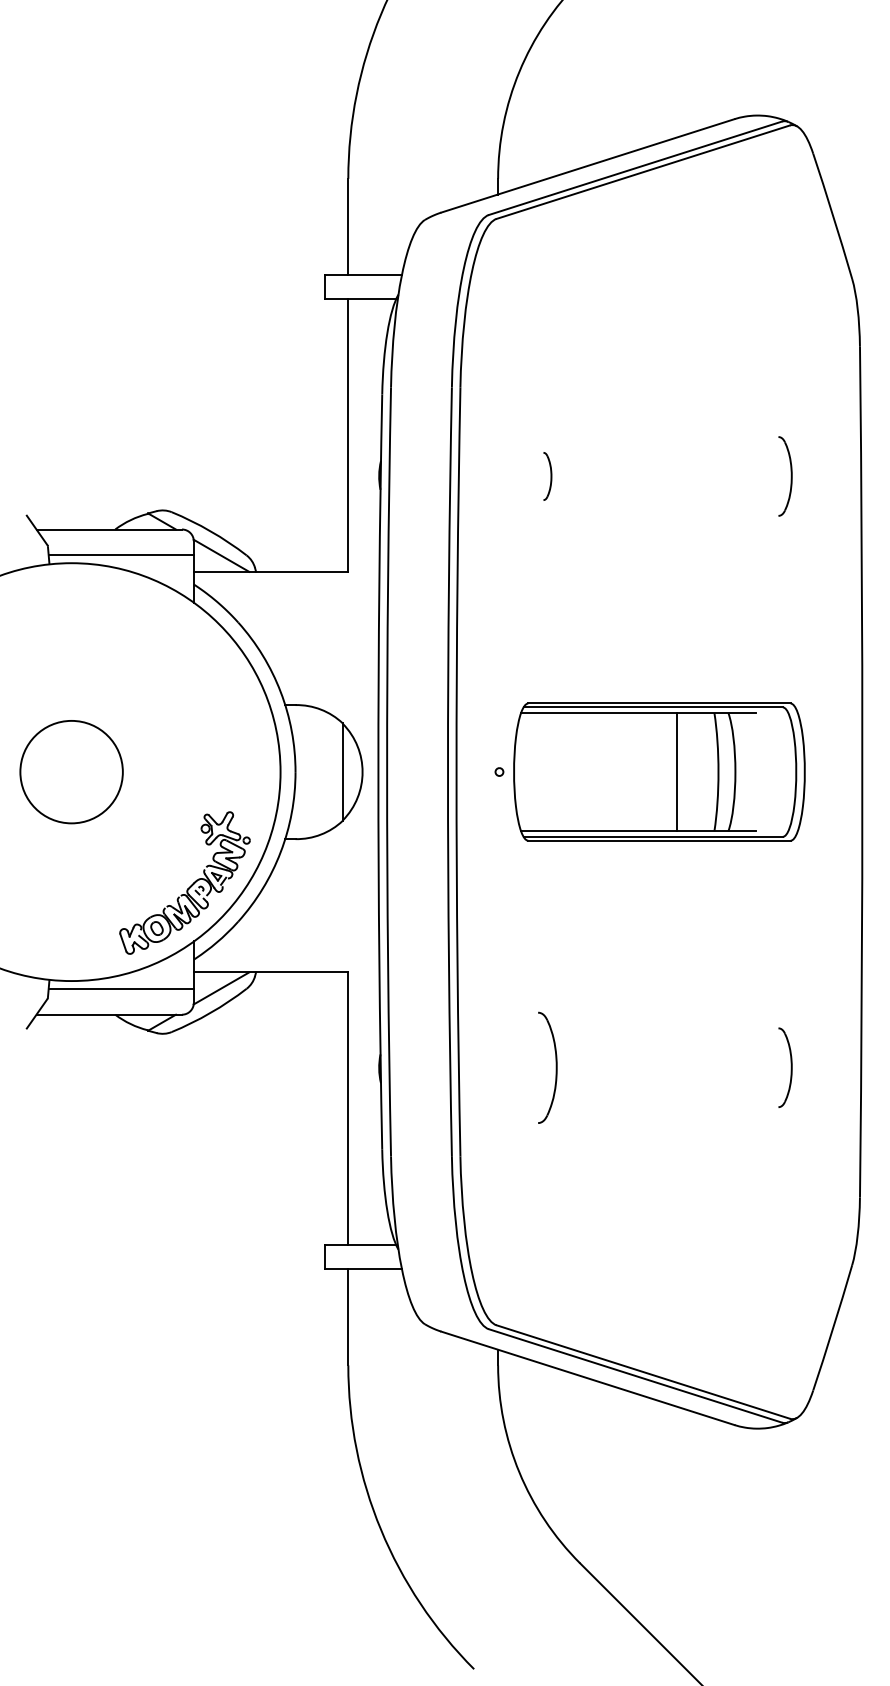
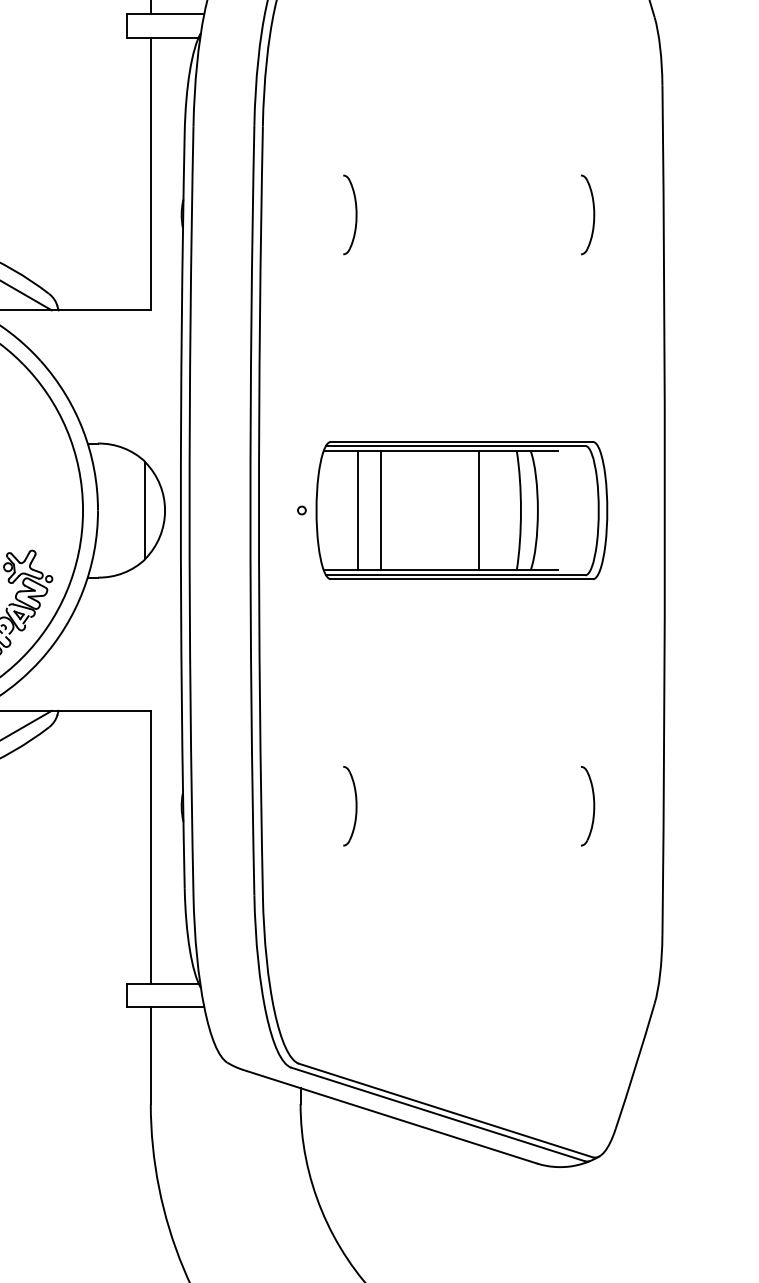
part: (547, 476) -> (349, 214), size x1.67
line: (555, 772) -> (357, 510), added
line: (578, 772) -> (380, 510), added
part: (547, 1067) -> (349, 805), size x0.71

